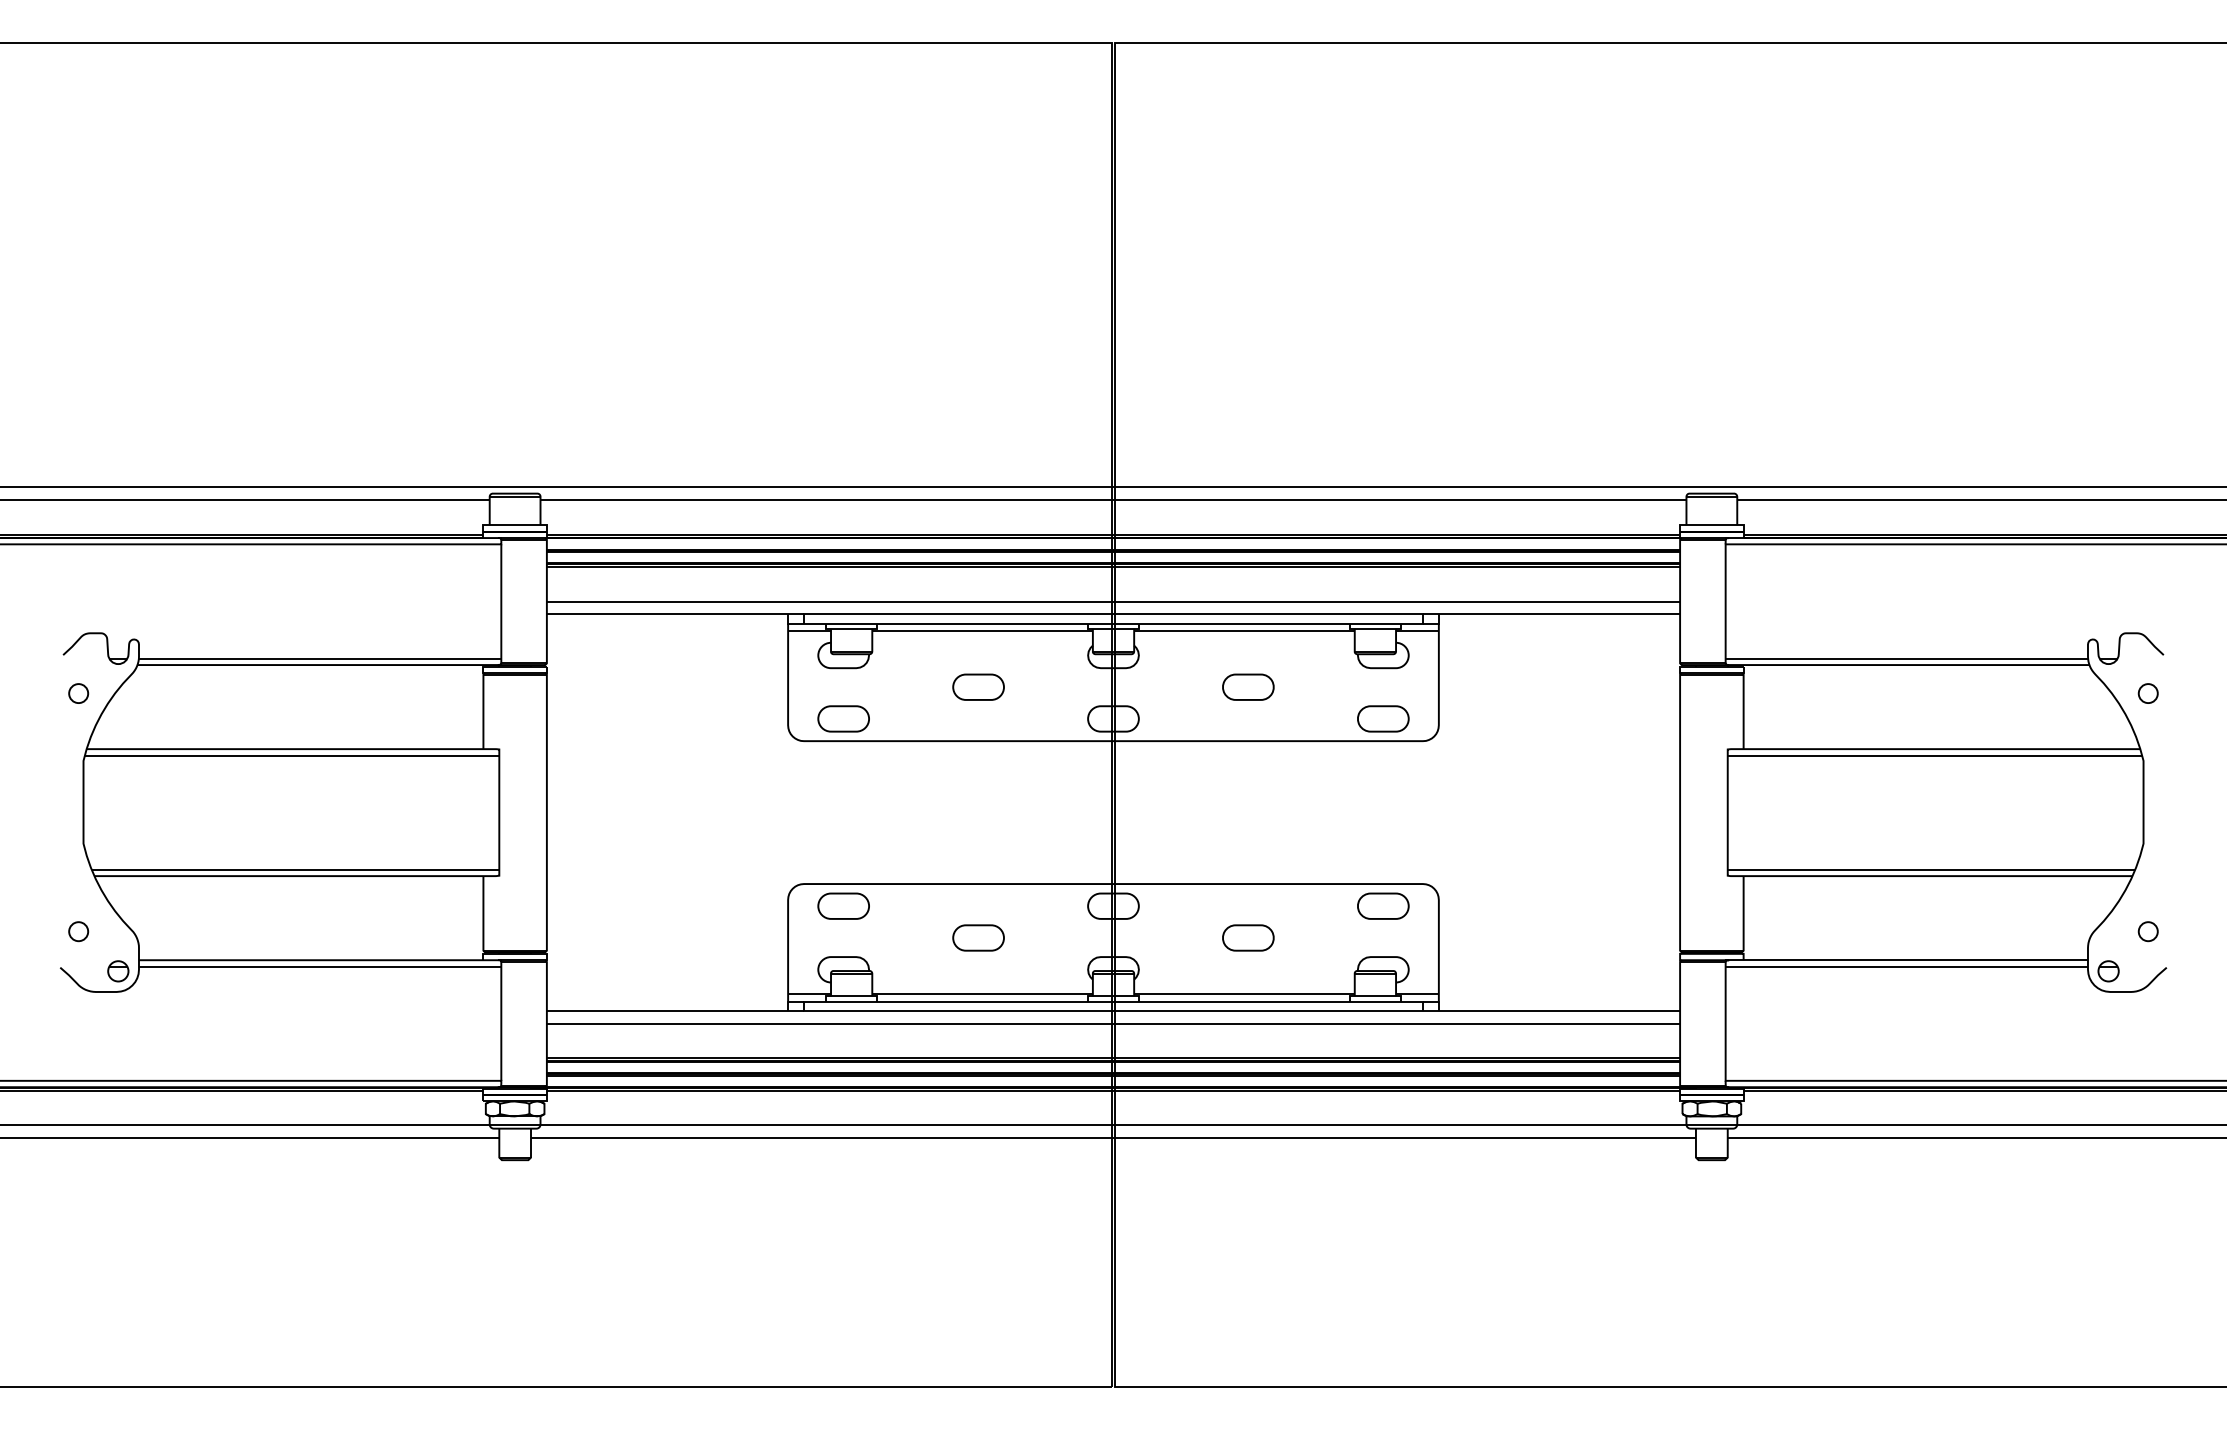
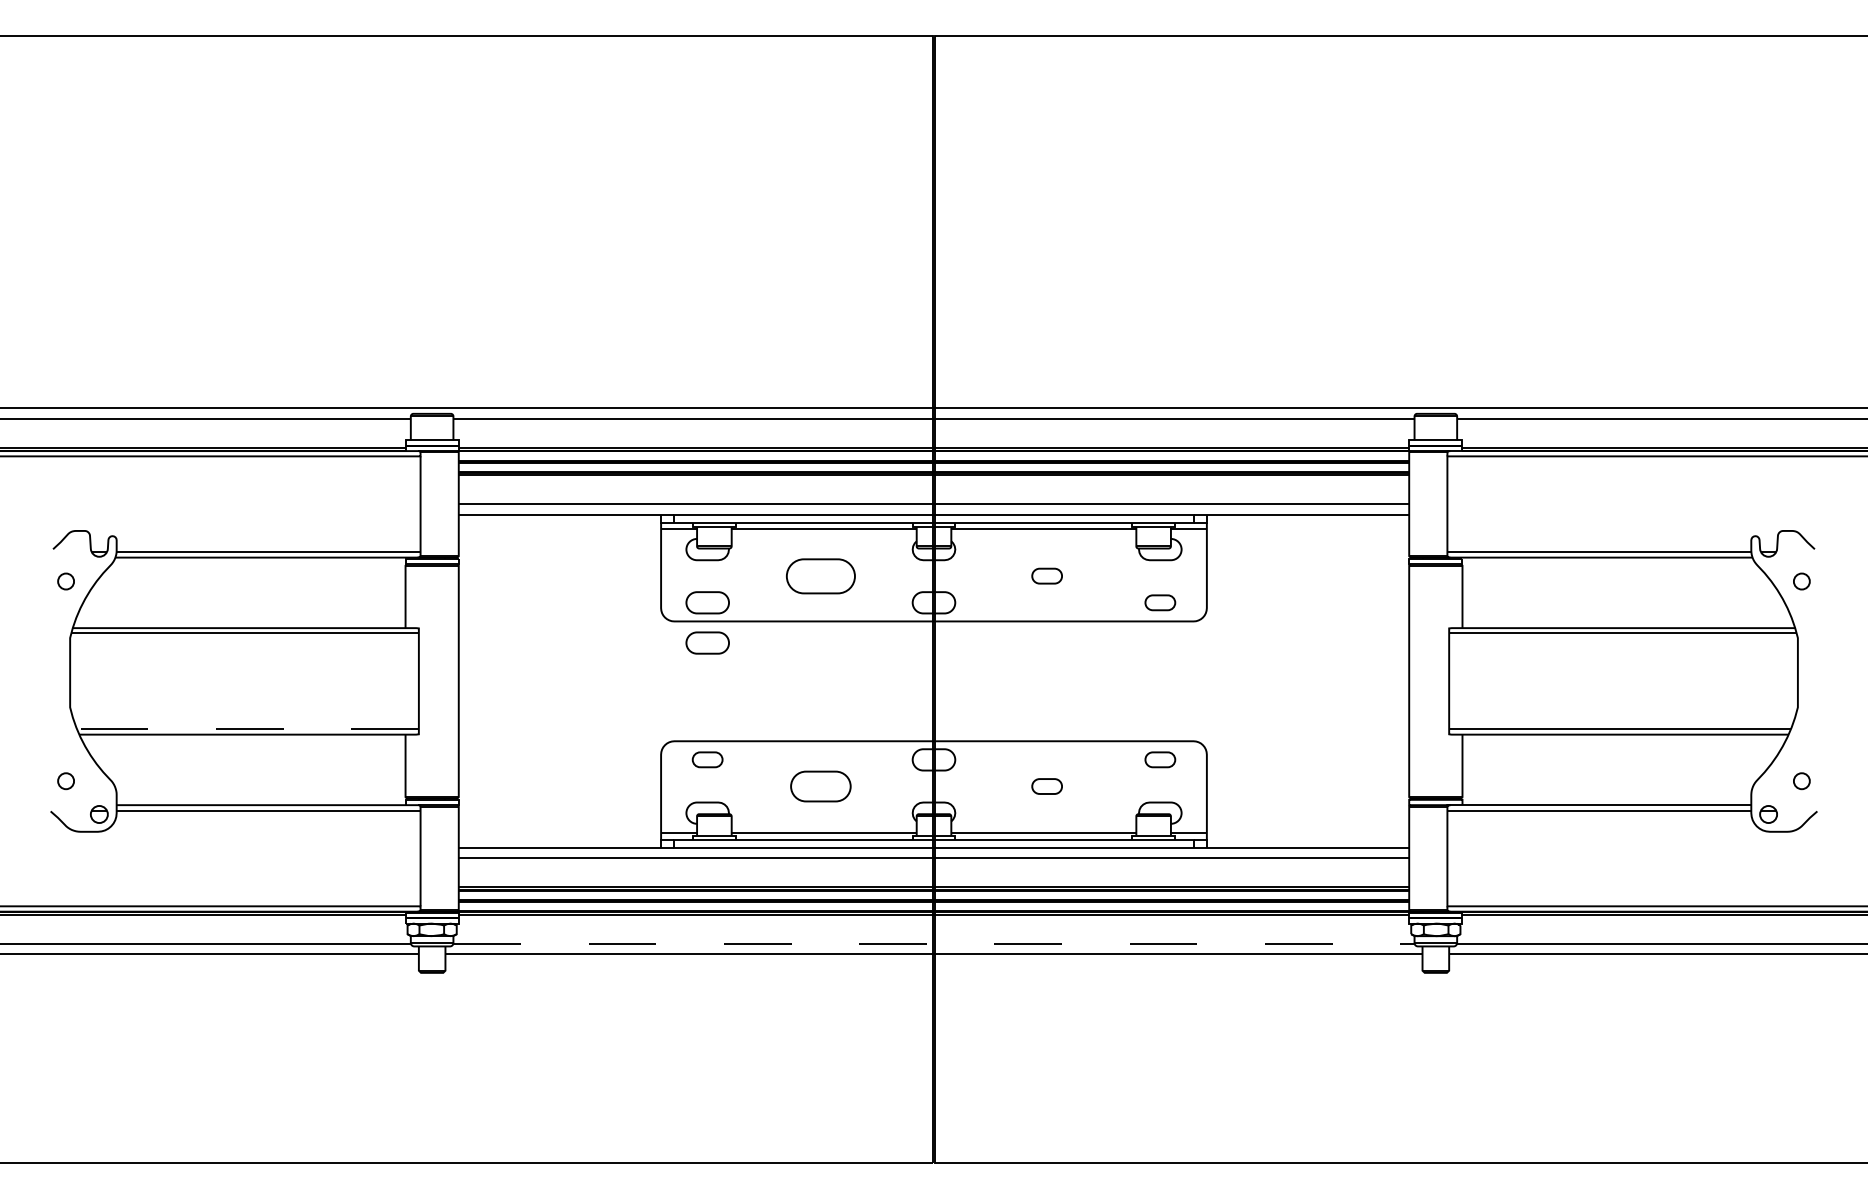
part: (978, 686) -> (820, 575), size x1.6
part: (1248, 686) -> (1047, 575), size x0.7
part: (1383, 718) -> (1160, 602), size x0.7
part: (843, 766) -> (707, 642), added
line: (295, 869) -> (247, 729), solid -> dashed
part: (843, 905) -> (707, 759), size x0.7
part: (1383, 905) -> (1160, 759), size x0.7
part: (978, 937) -> (820, 786), size x1.4
part: (1248, 937) -> (1047, 786), size x0.7
line: (1114, 1125) -> (934, 943), solid -> dashed

